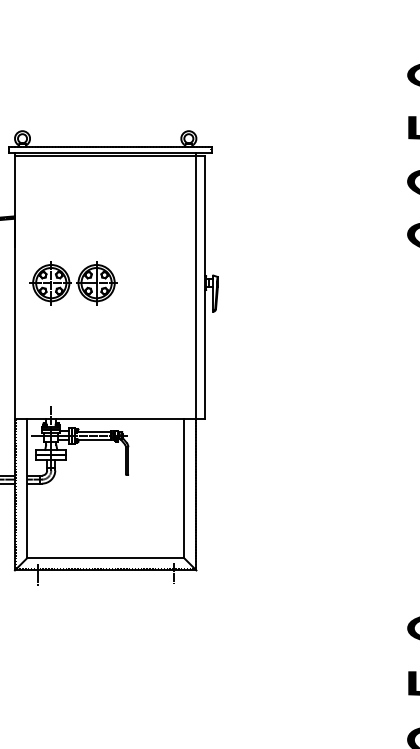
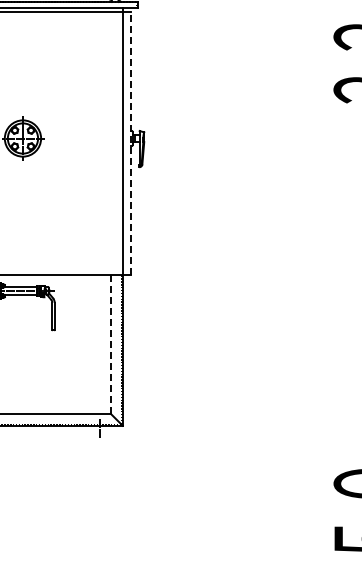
line: (204, 287) -> (130, 142), solid -> dashed
line: (184, 488) -> (110, 343), solid -> dashed

